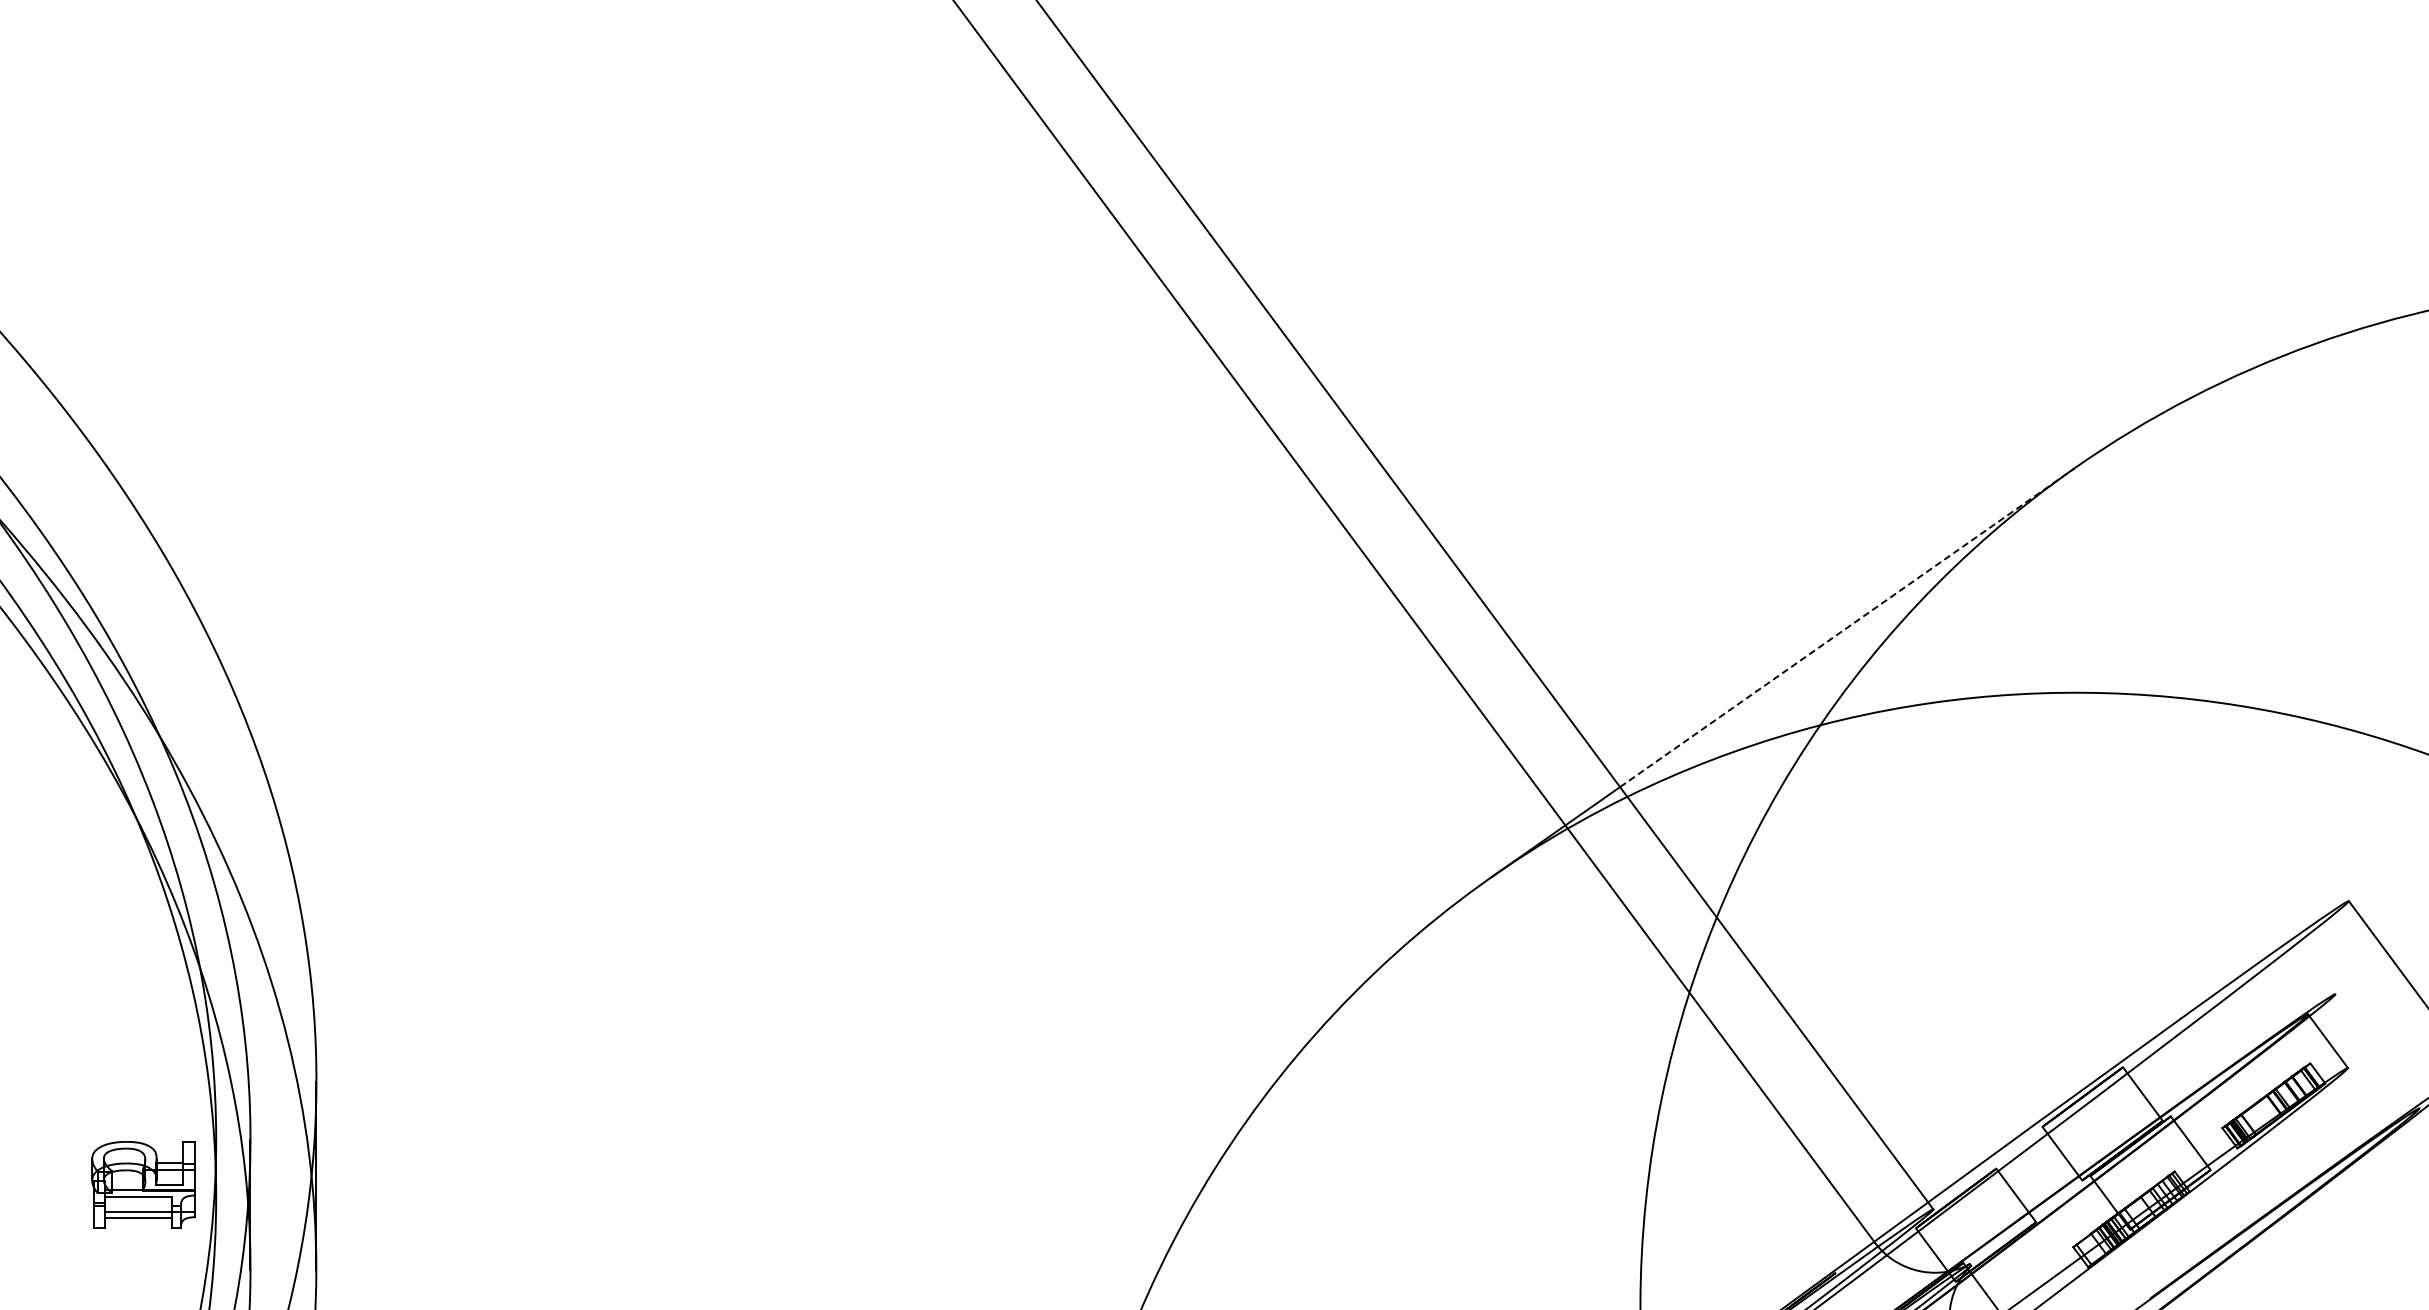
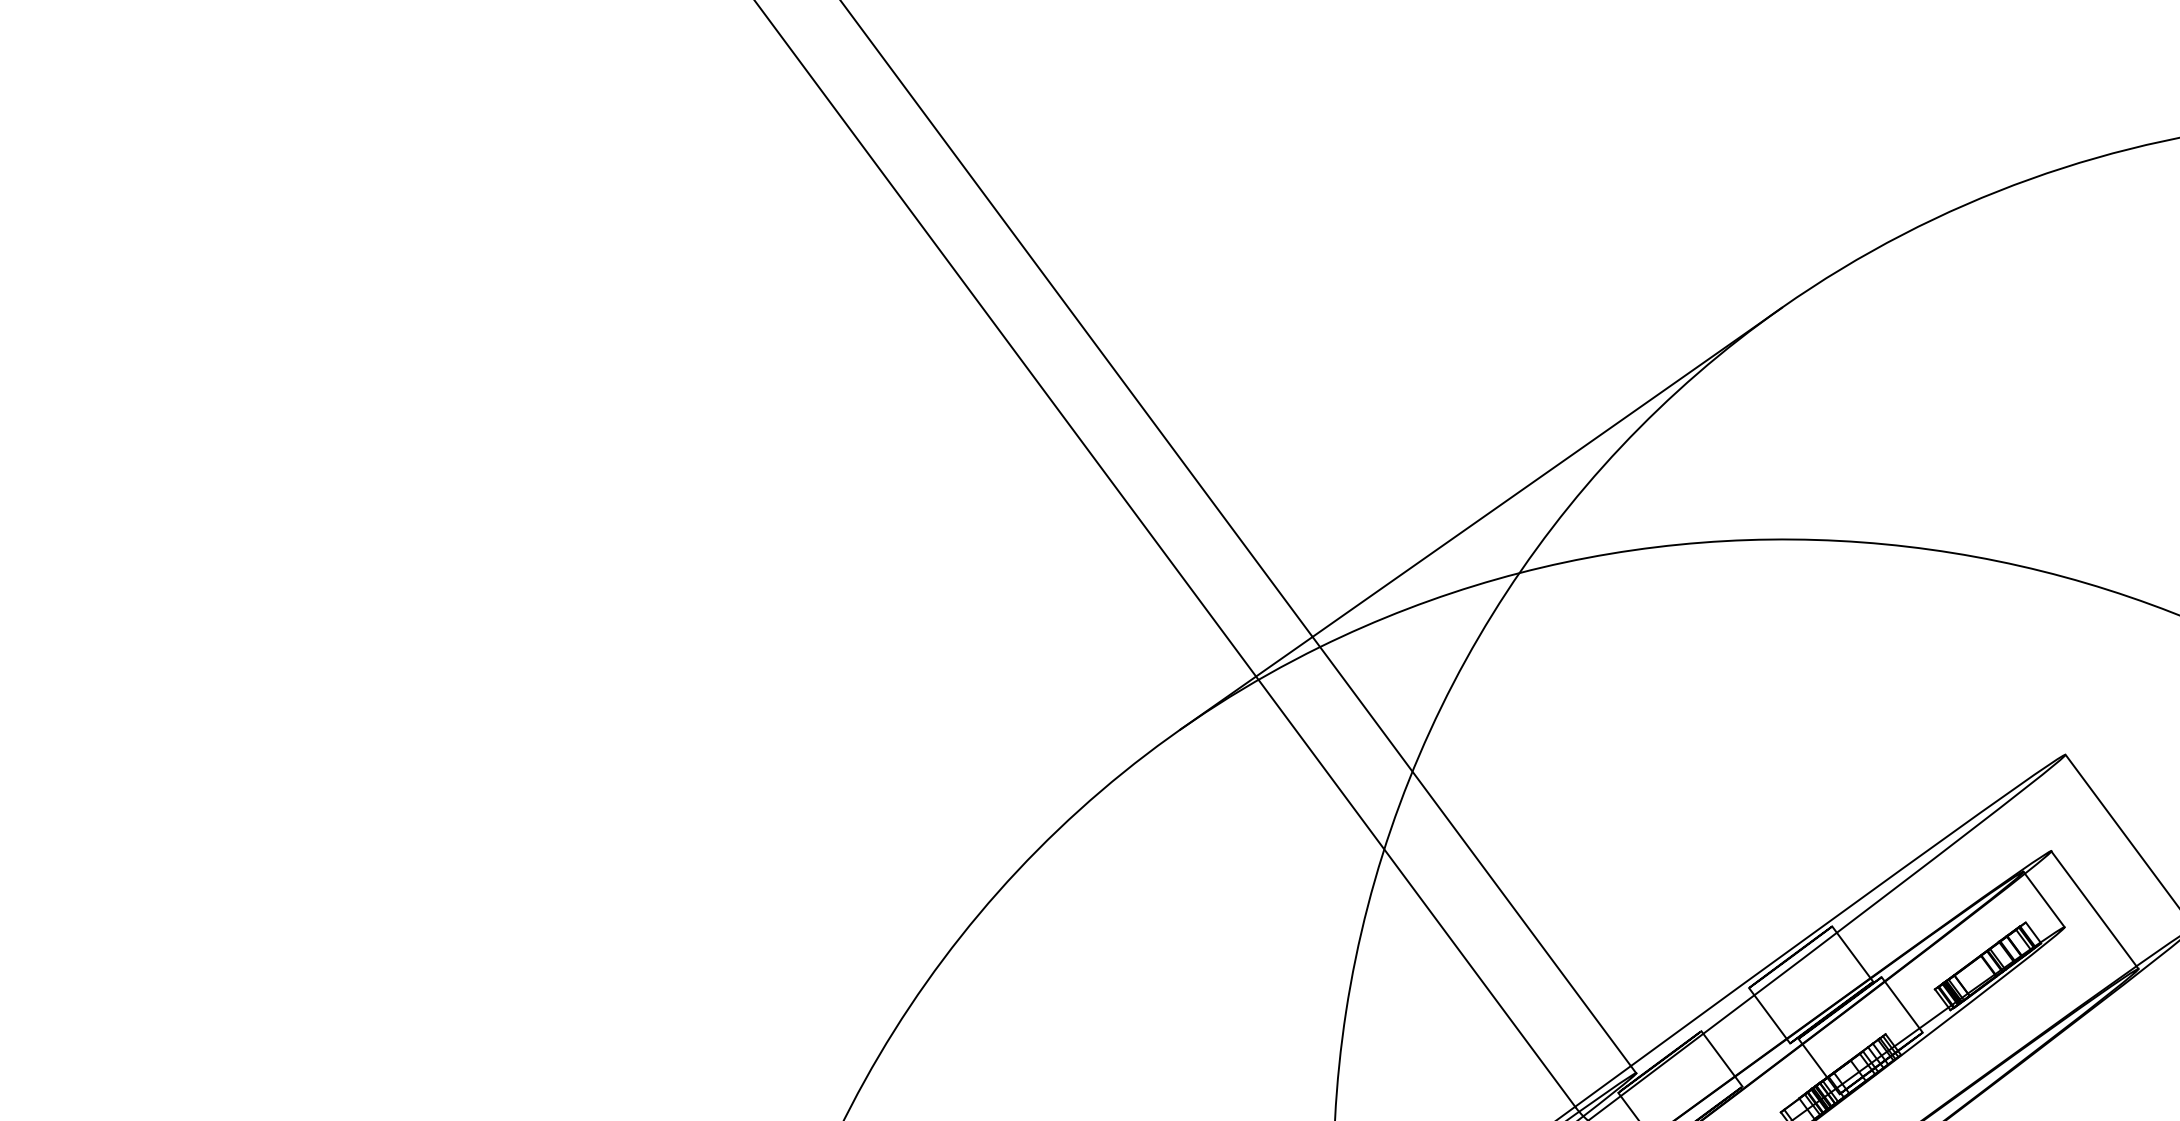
line: (1847, 627) -> (1547, 472), dashed -> solid
line: (2377, 1051) -> (2095, 910), added

